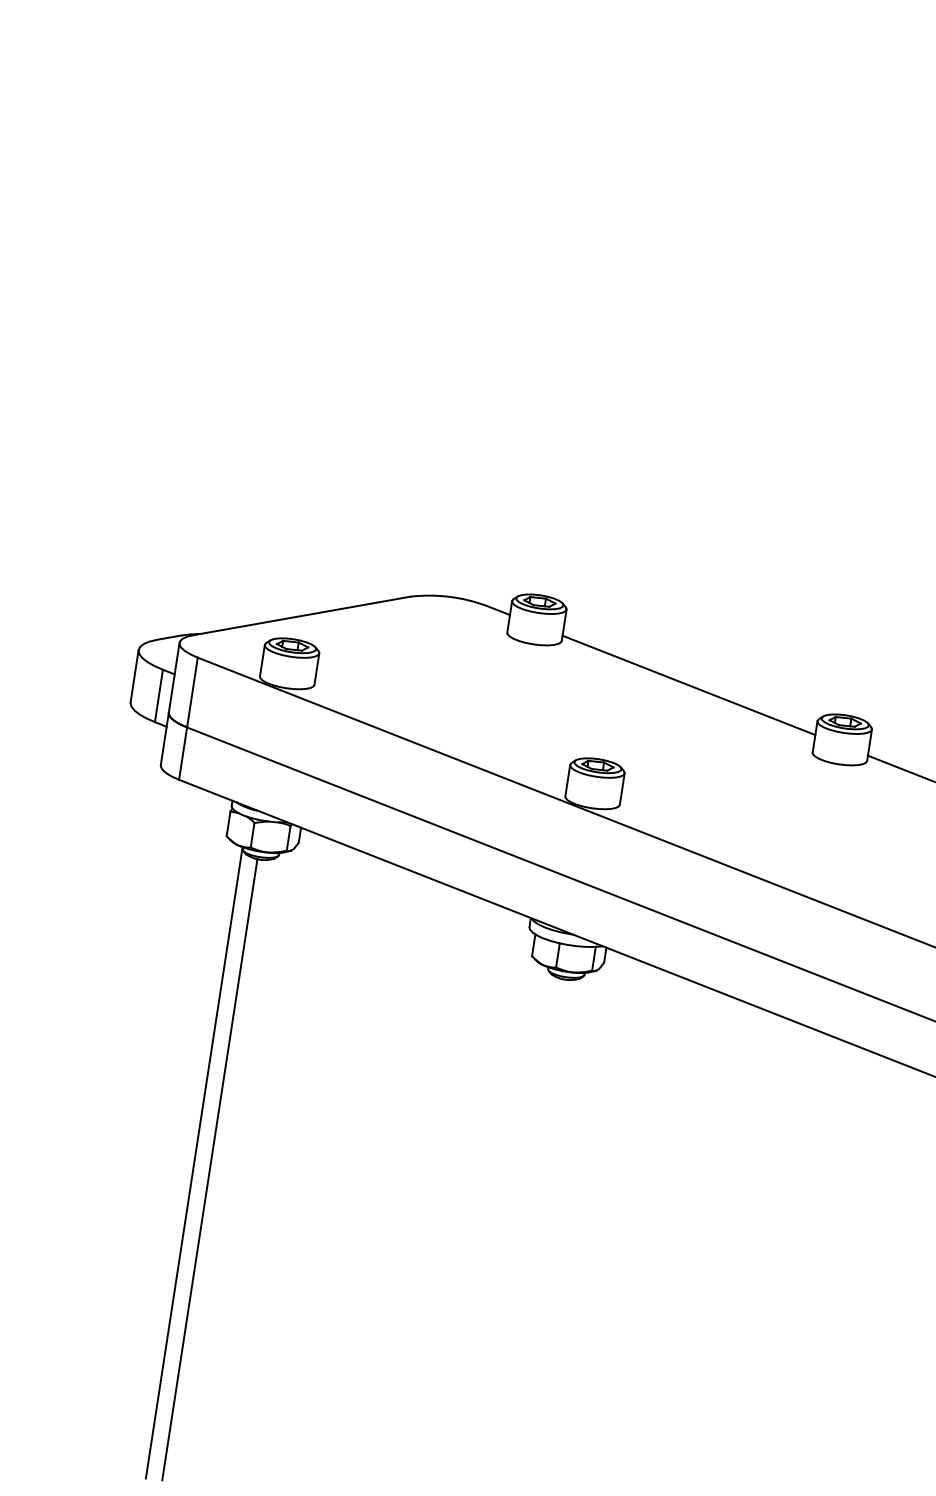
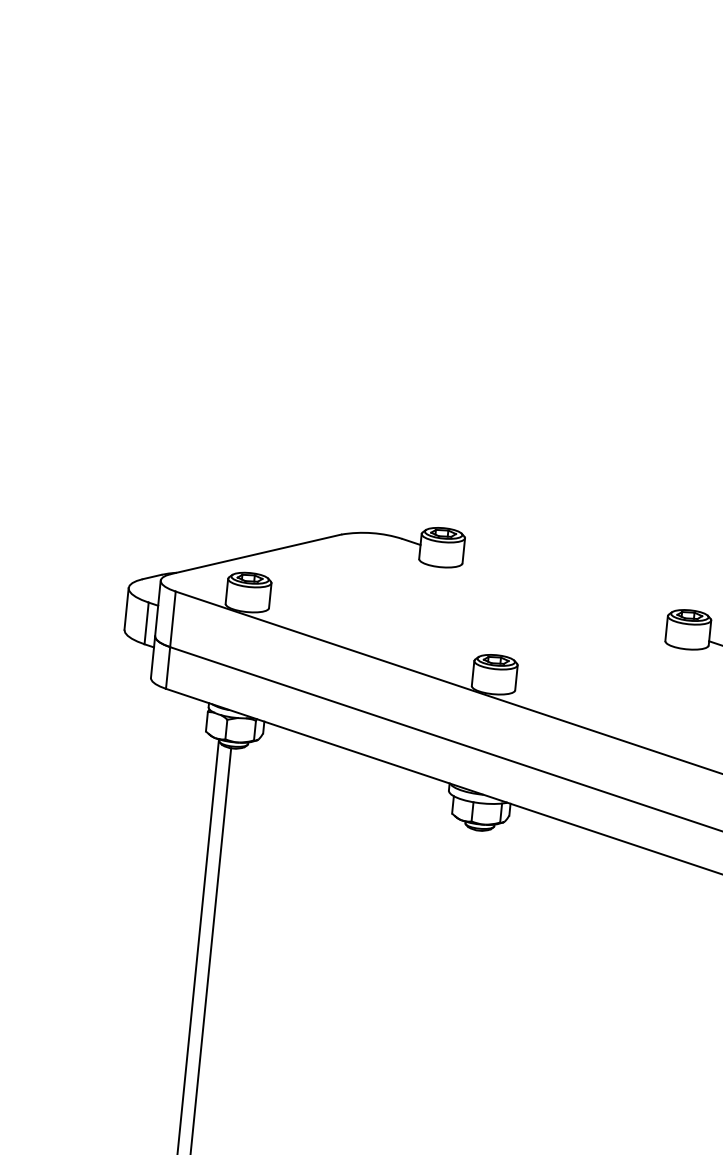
line: (688, 685) -> (564, 593), removed

